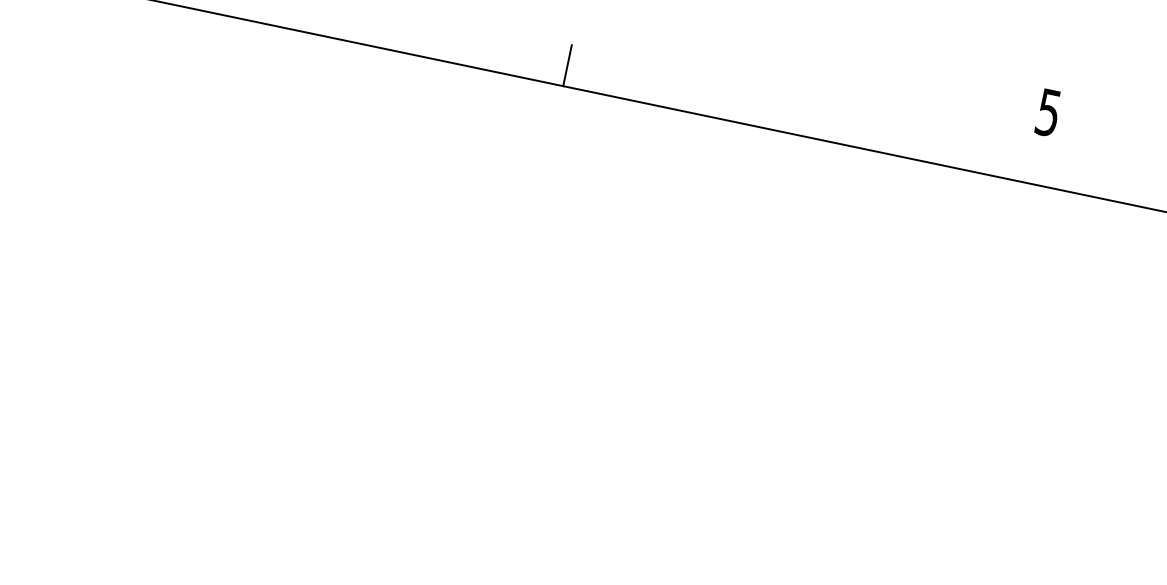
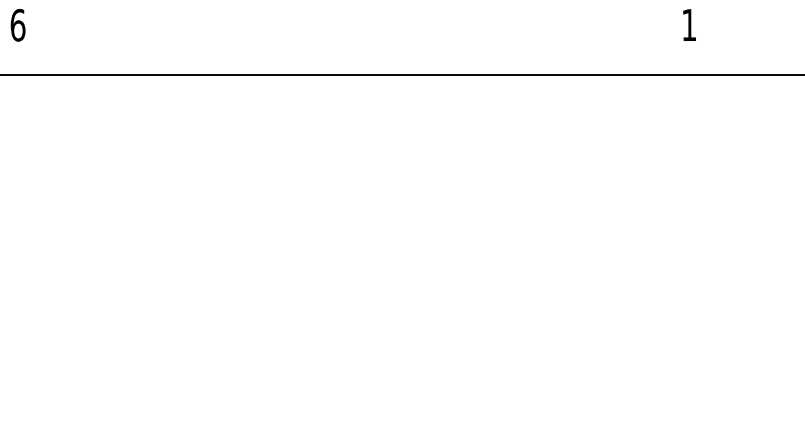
line: (568, 64) -> (359, 60), removed
text: (1048, 113) -> (689, 25), 5 -> 1

